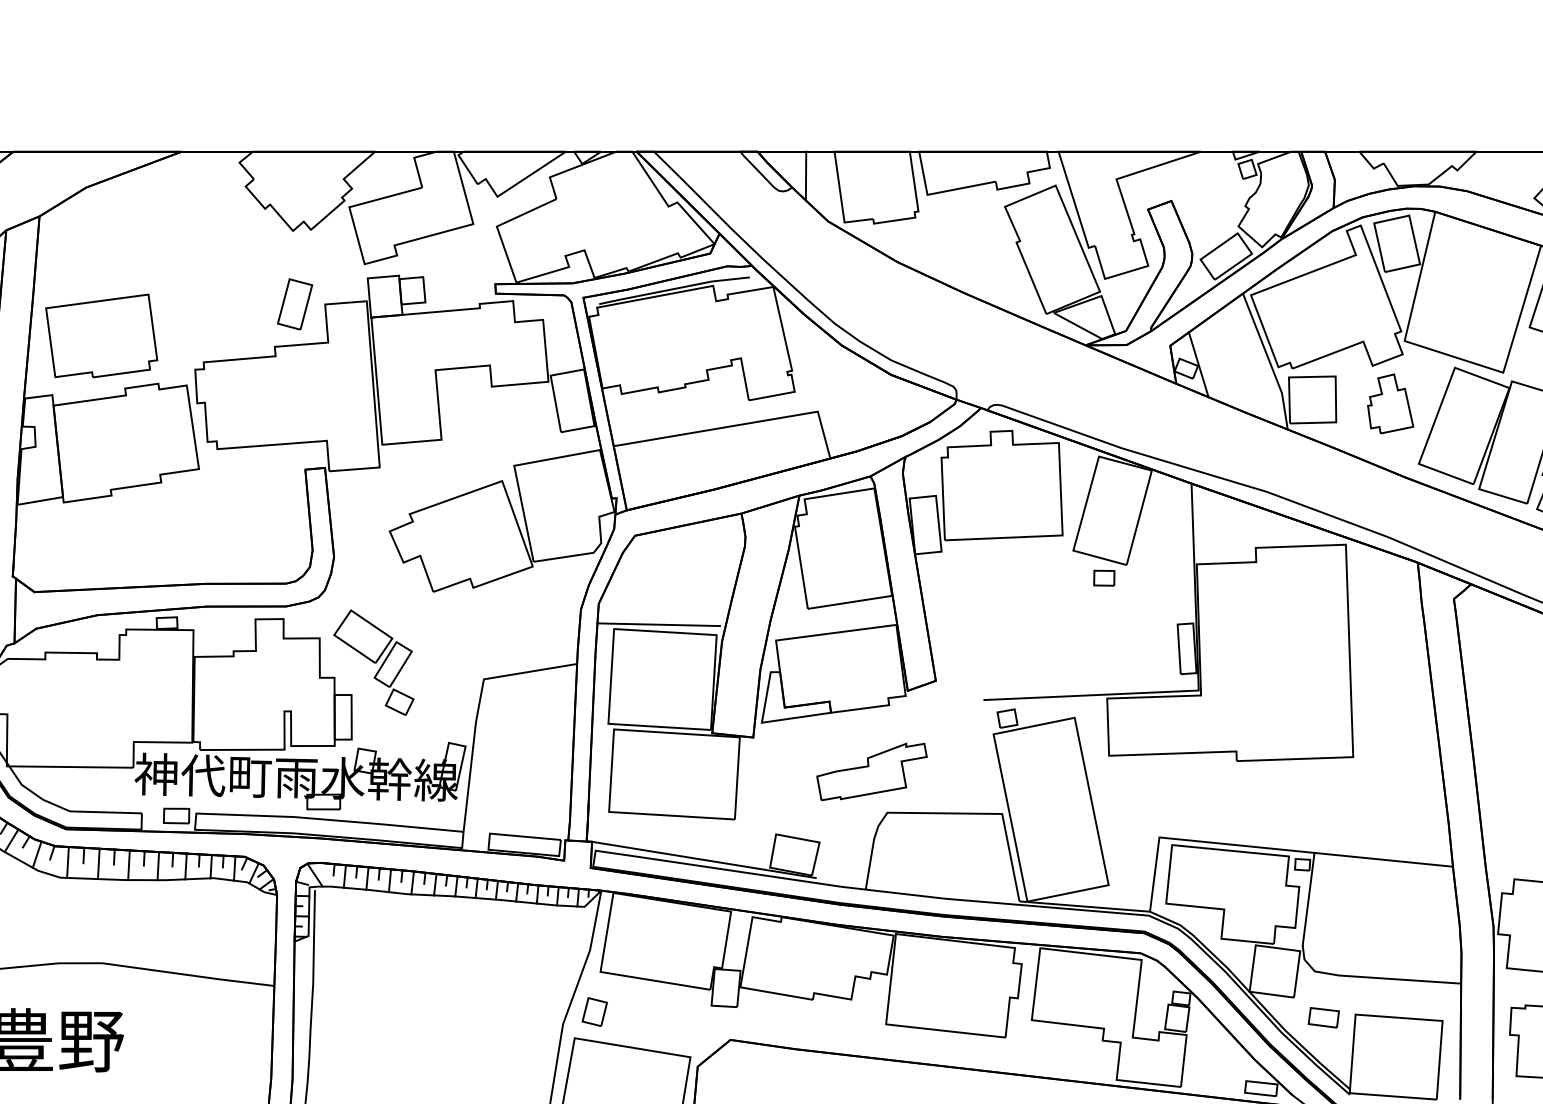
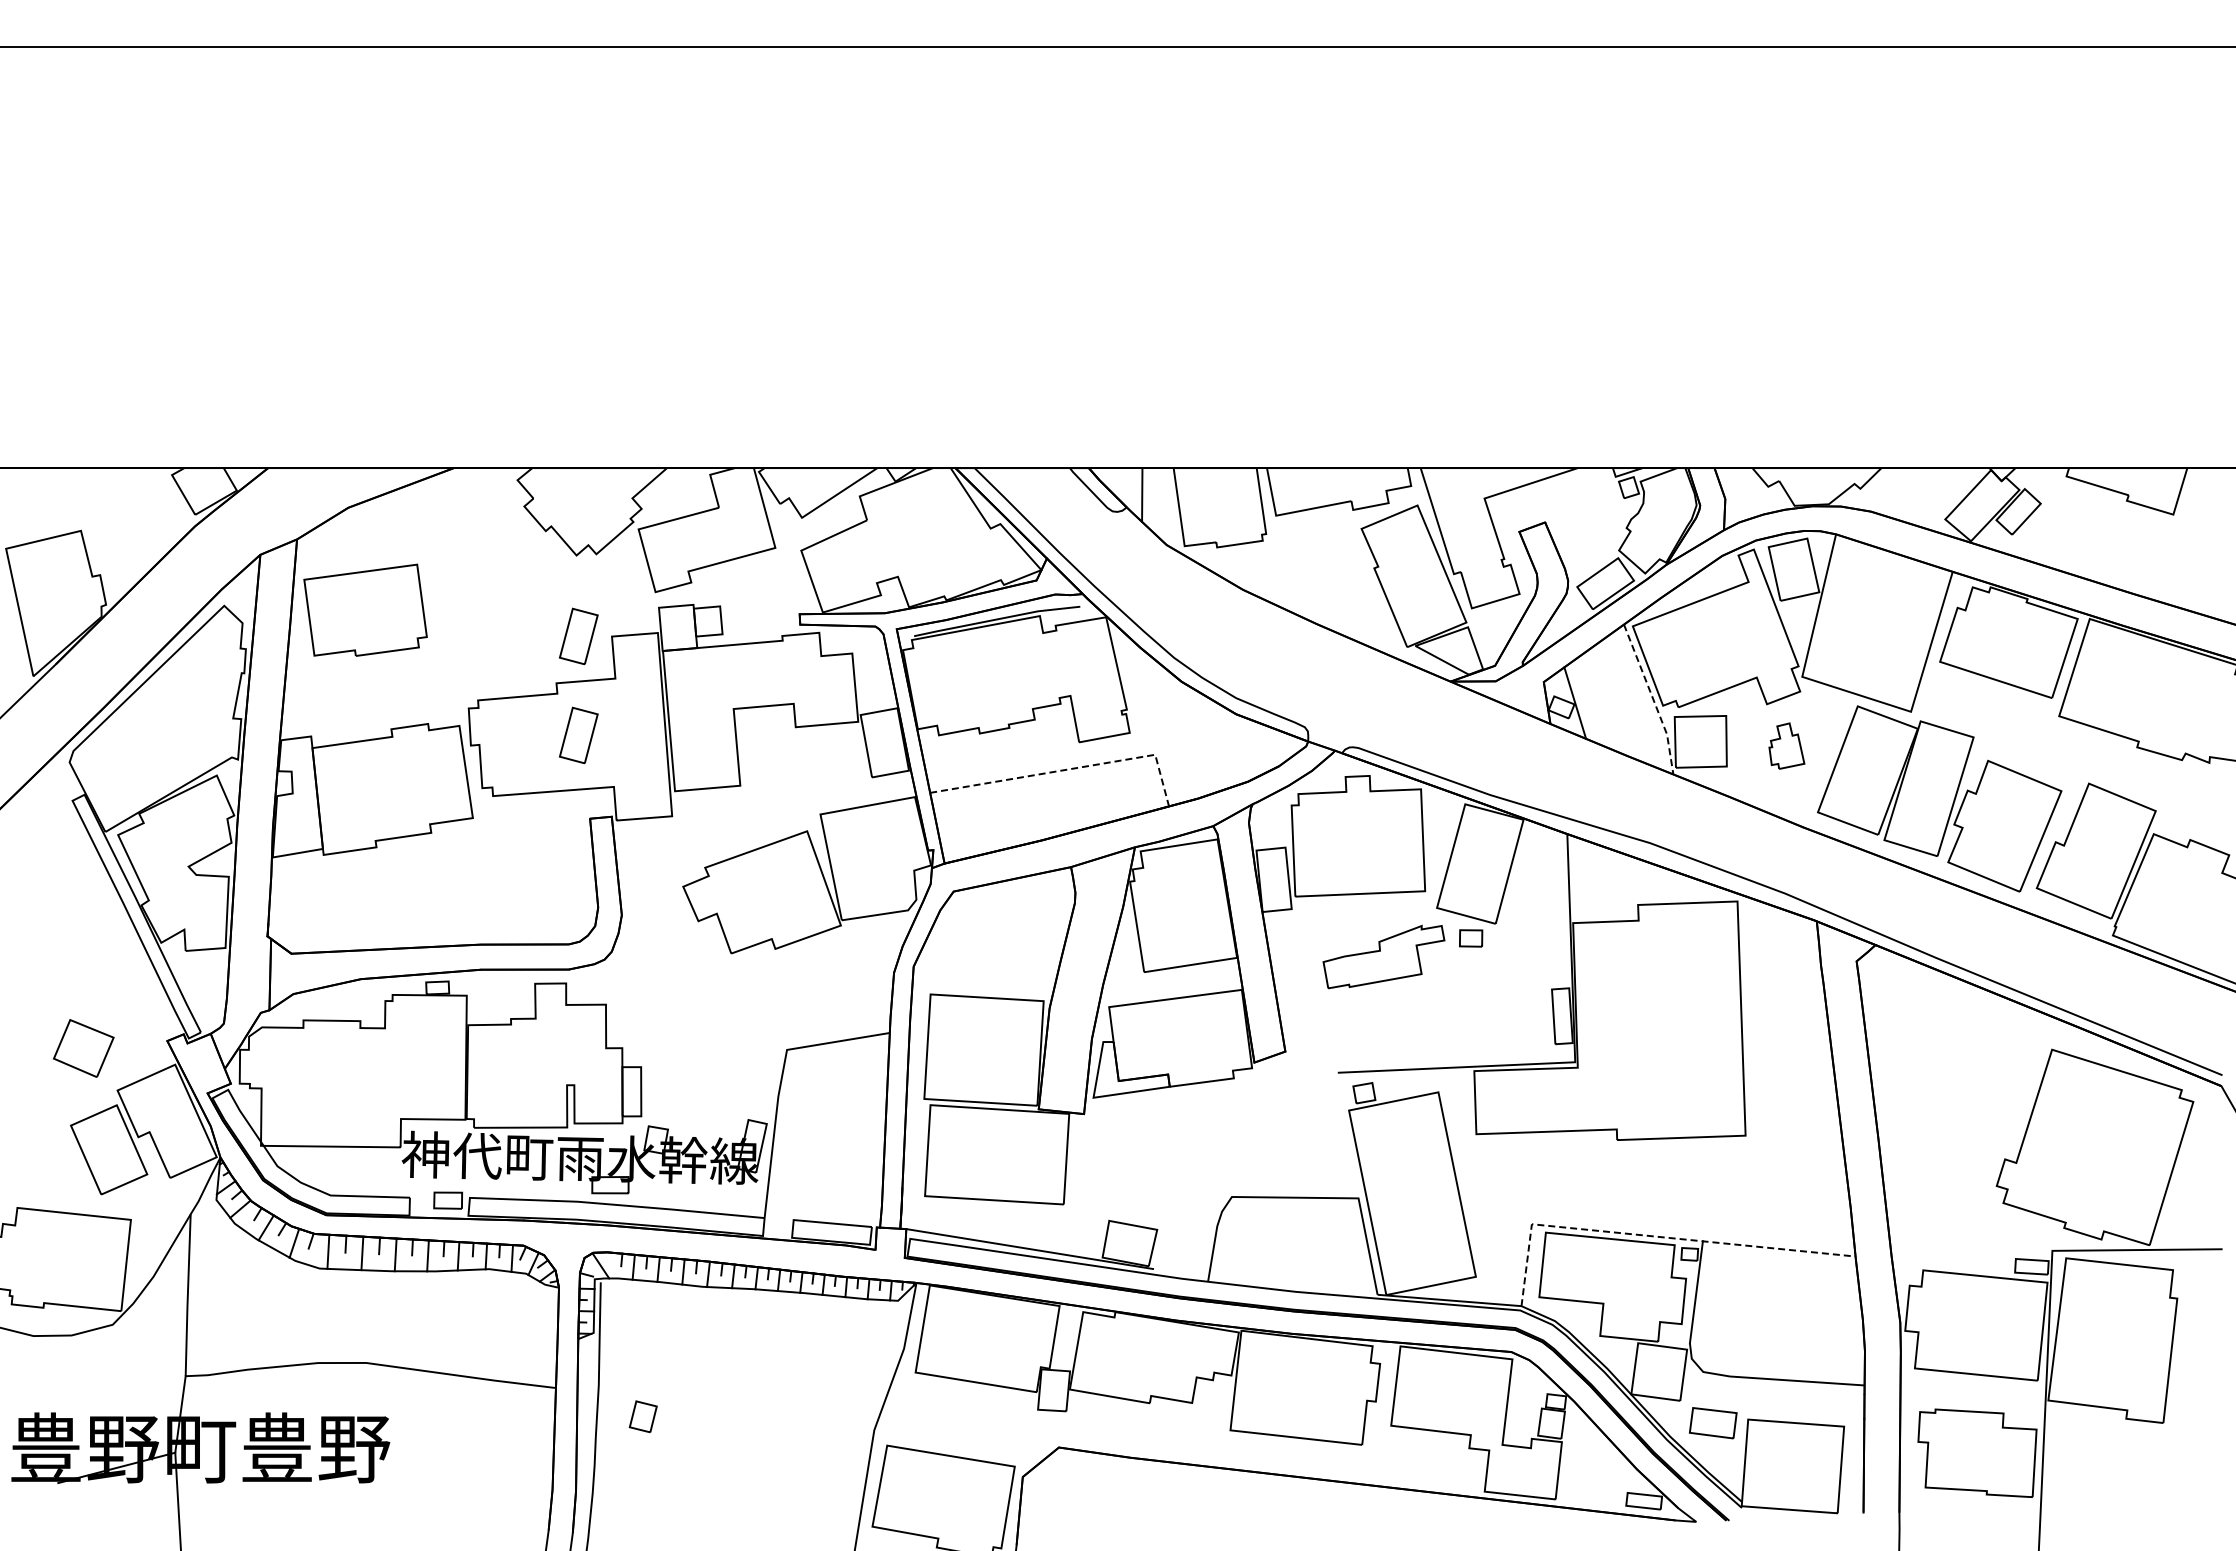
part: (101, 335) -> (365, 609), moved
line: (1269, 361) -> (1653, 699), solid -> dashed
part: (294, 394) -> (578, 735), added
part: (1390, 403) -> (1786, 745), size x0.7
line: (740, 425) -> (1069, 769), solid -> dashed
line: (658, 624) -> (979, 989), removed
part: (373, 662) -> (665, 1031), removed
part: (871, 771) -> (1383, 956), moved
line: (1268, 848) -> (1652, 1236), solid -> dashed
part: (594, 1011) -> (642, 1416), moved
part: (1323, 1017) -> (1712, 1422), size x1.4

